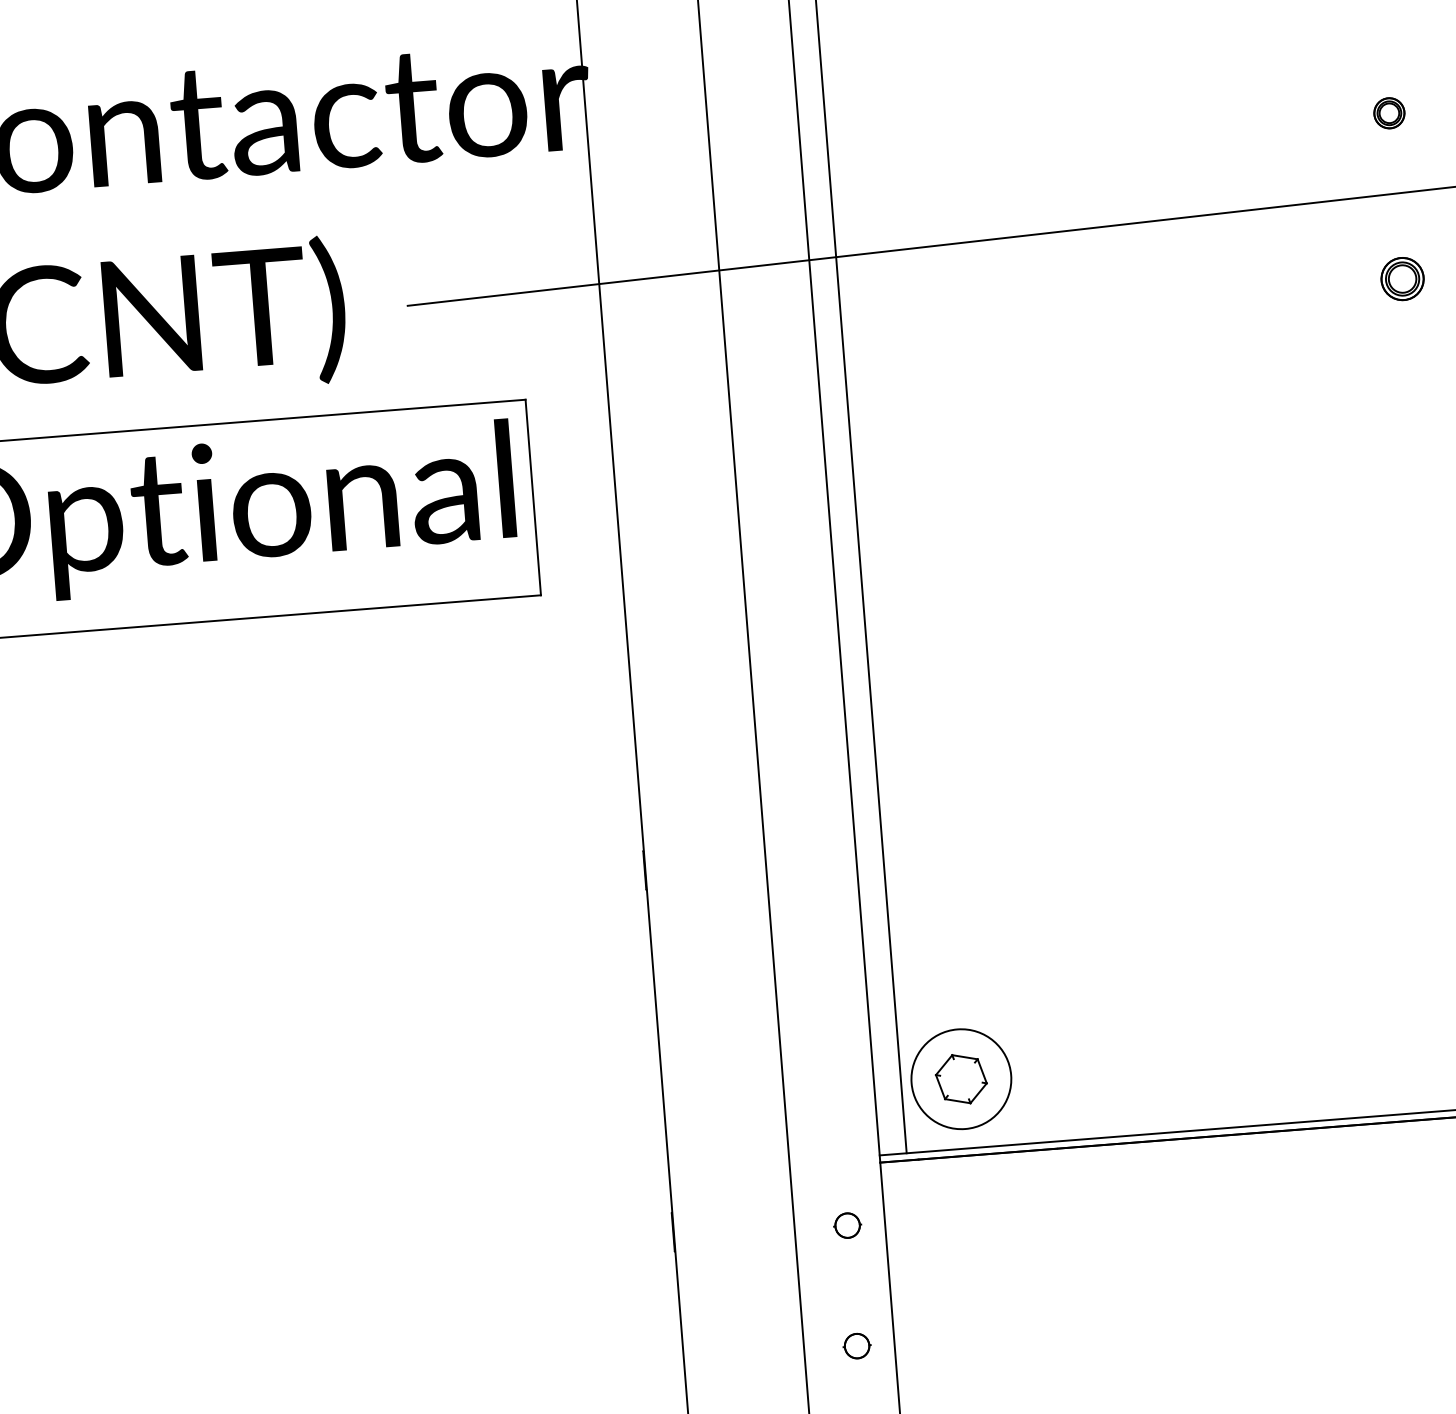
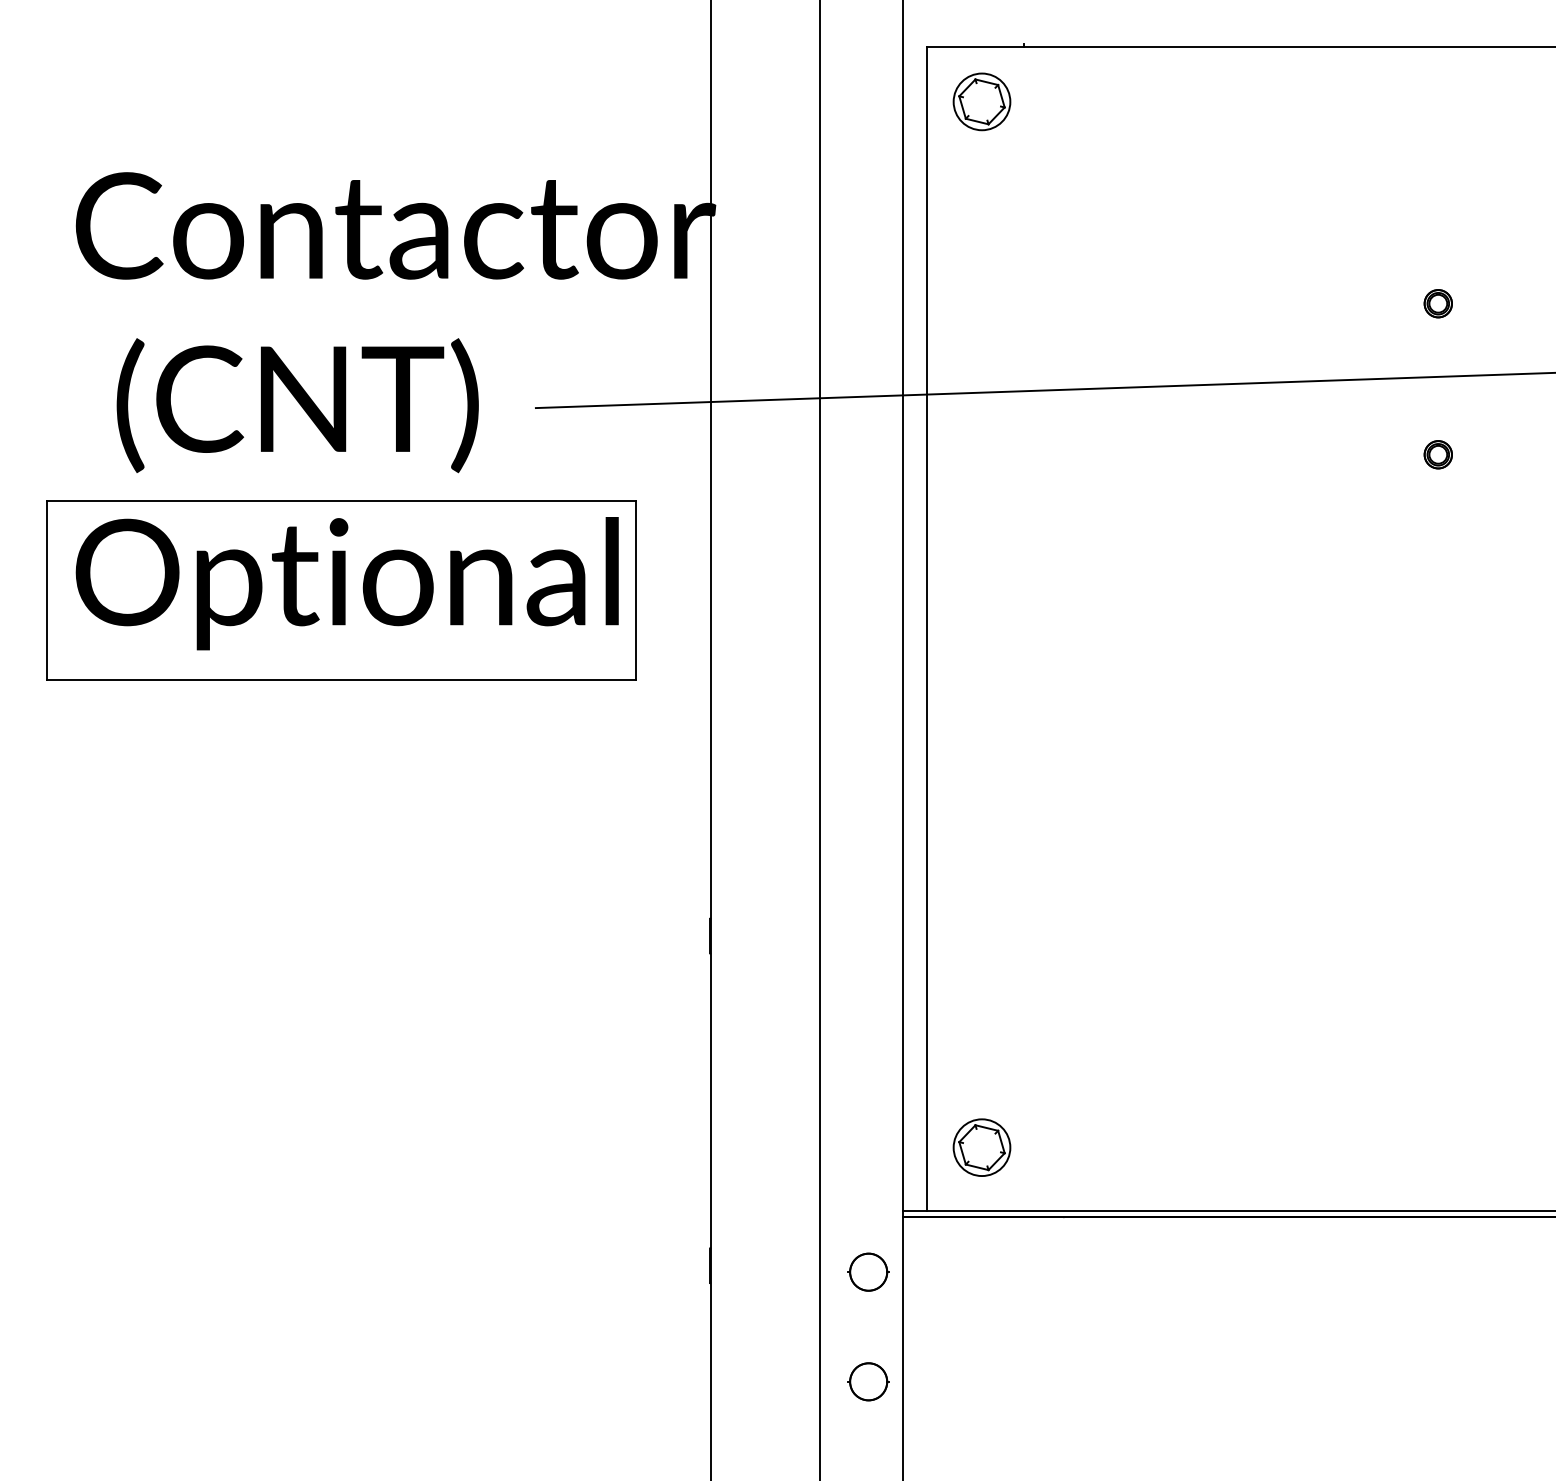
part: (1401, 278) -> (1437, 454), size x0.71
circle: (960, 1079) -> (981, 1147), size x0.62
part: (847, 1224) -> (868, 1271), size x1.67
part: (856, 1345) -> (868, 1381), size x1.67

